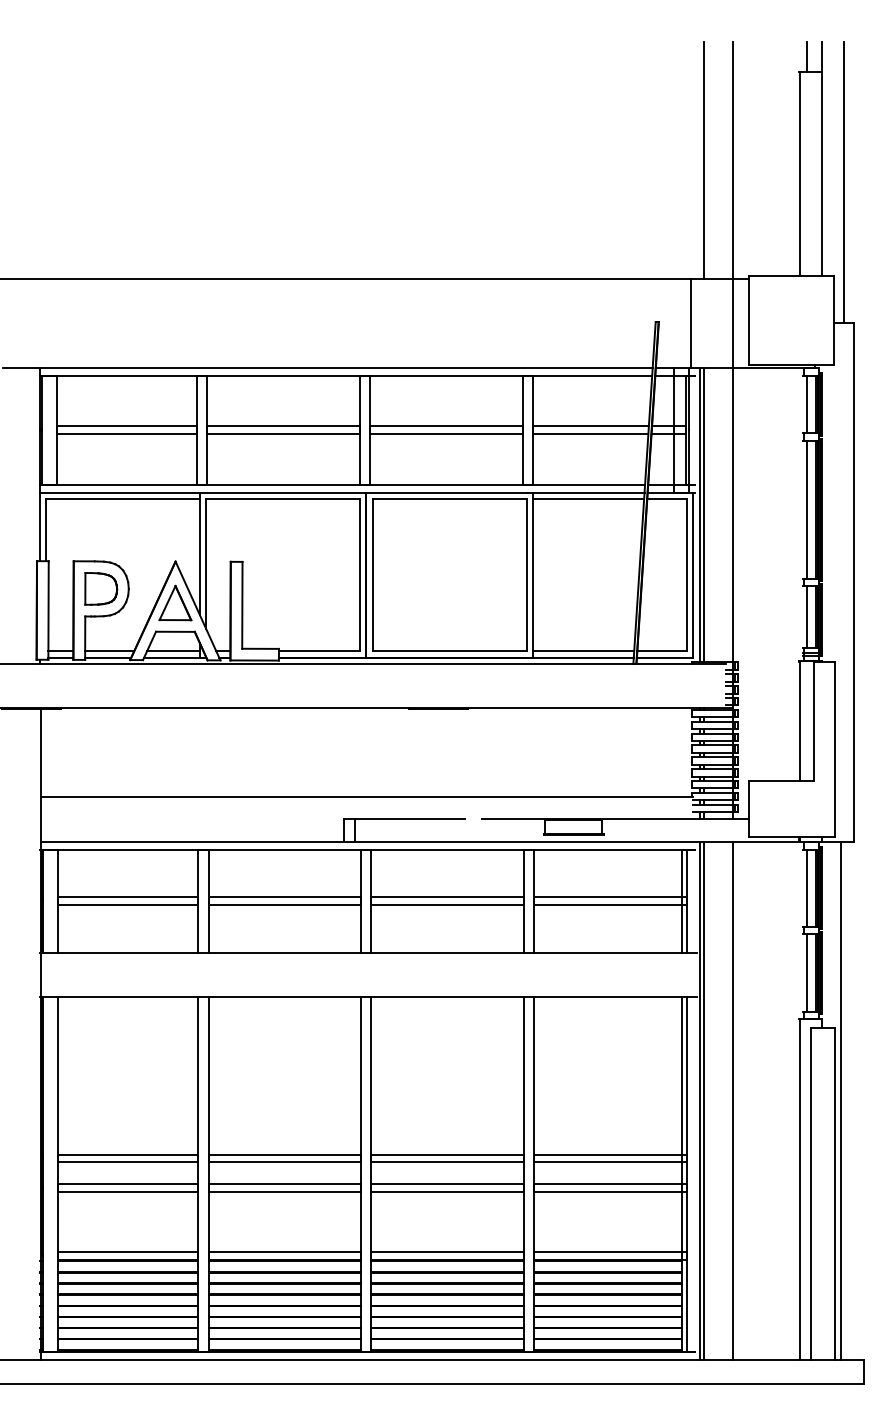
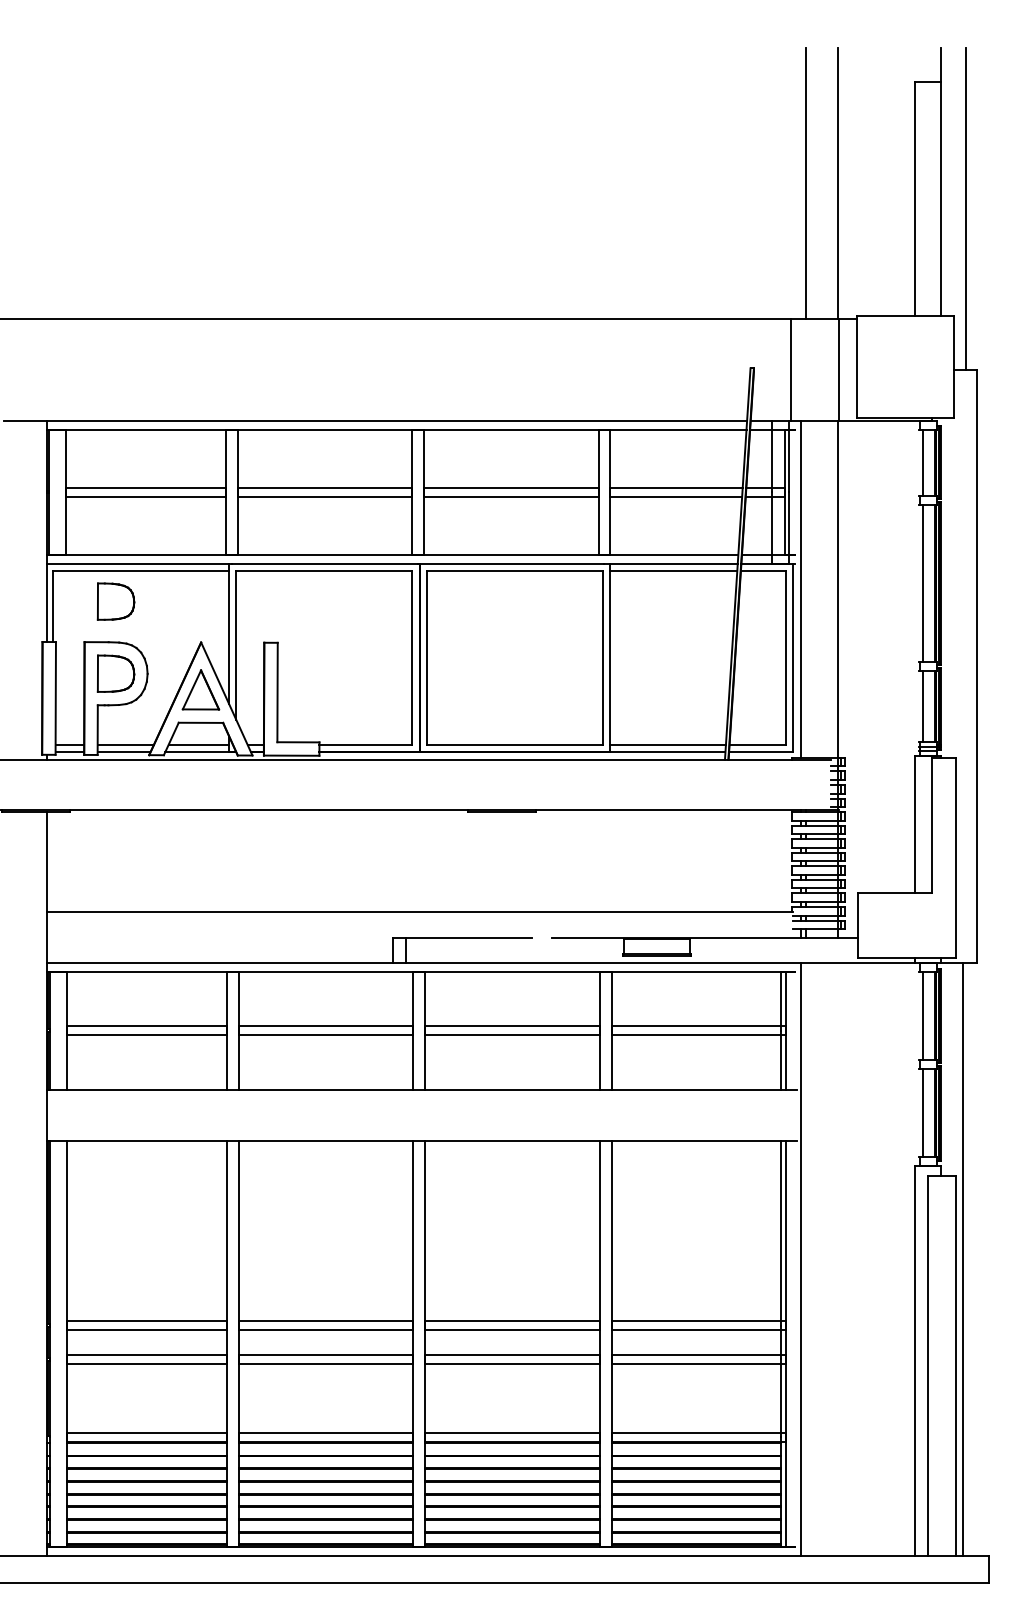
line: (806, 56) -> (923, 64), removed
line: (704, 514) -> (806, 588), removed
part: (101, 525) -> (116, 601), added
line: (704, 1100) -> (806, 1259), removed
line: (732, 1100) -> (838, 1259), removed

